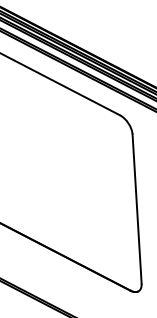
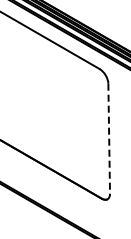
line: (137, 210) -> (109, 139), solid -> dashed

